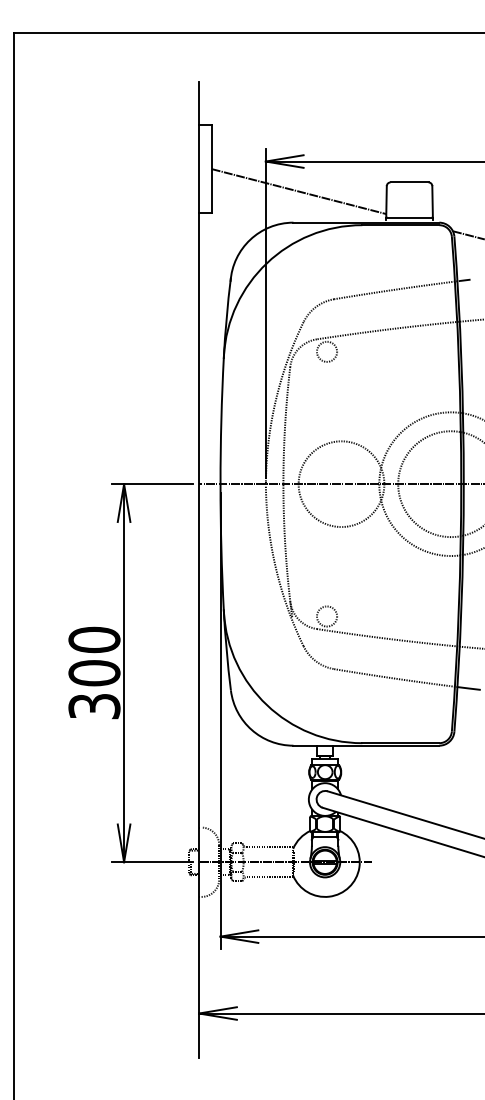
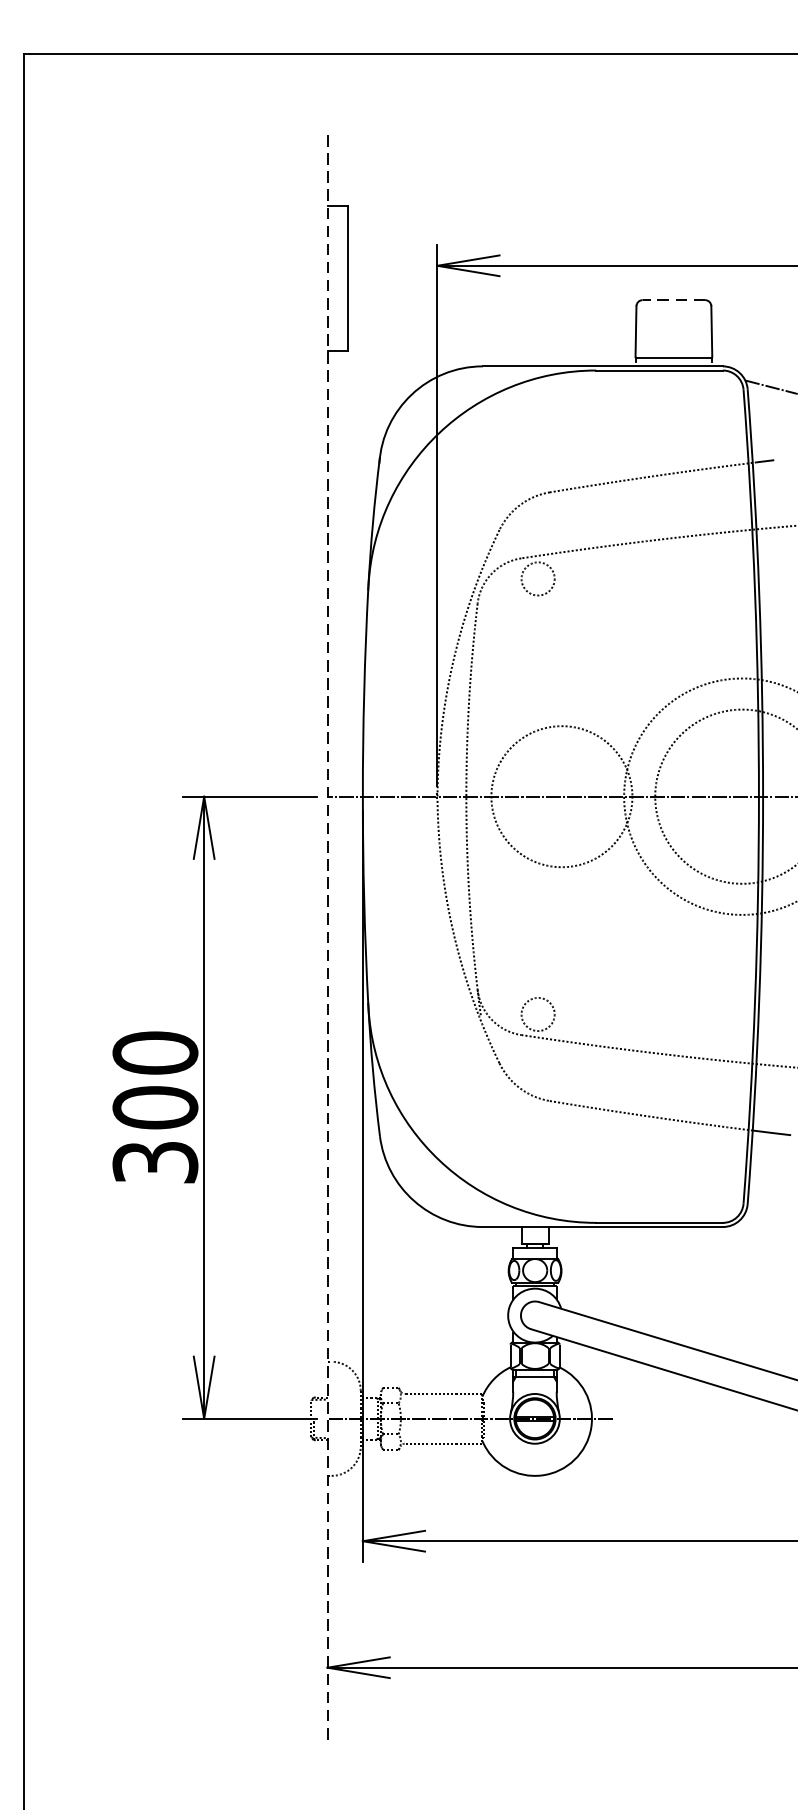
line: (409, 182) -> (673, 300), solid -> dashed
line: (298, 191) -> (491, 315), removed
line: (199, 569) -> (328, 937), solid -> dashed

